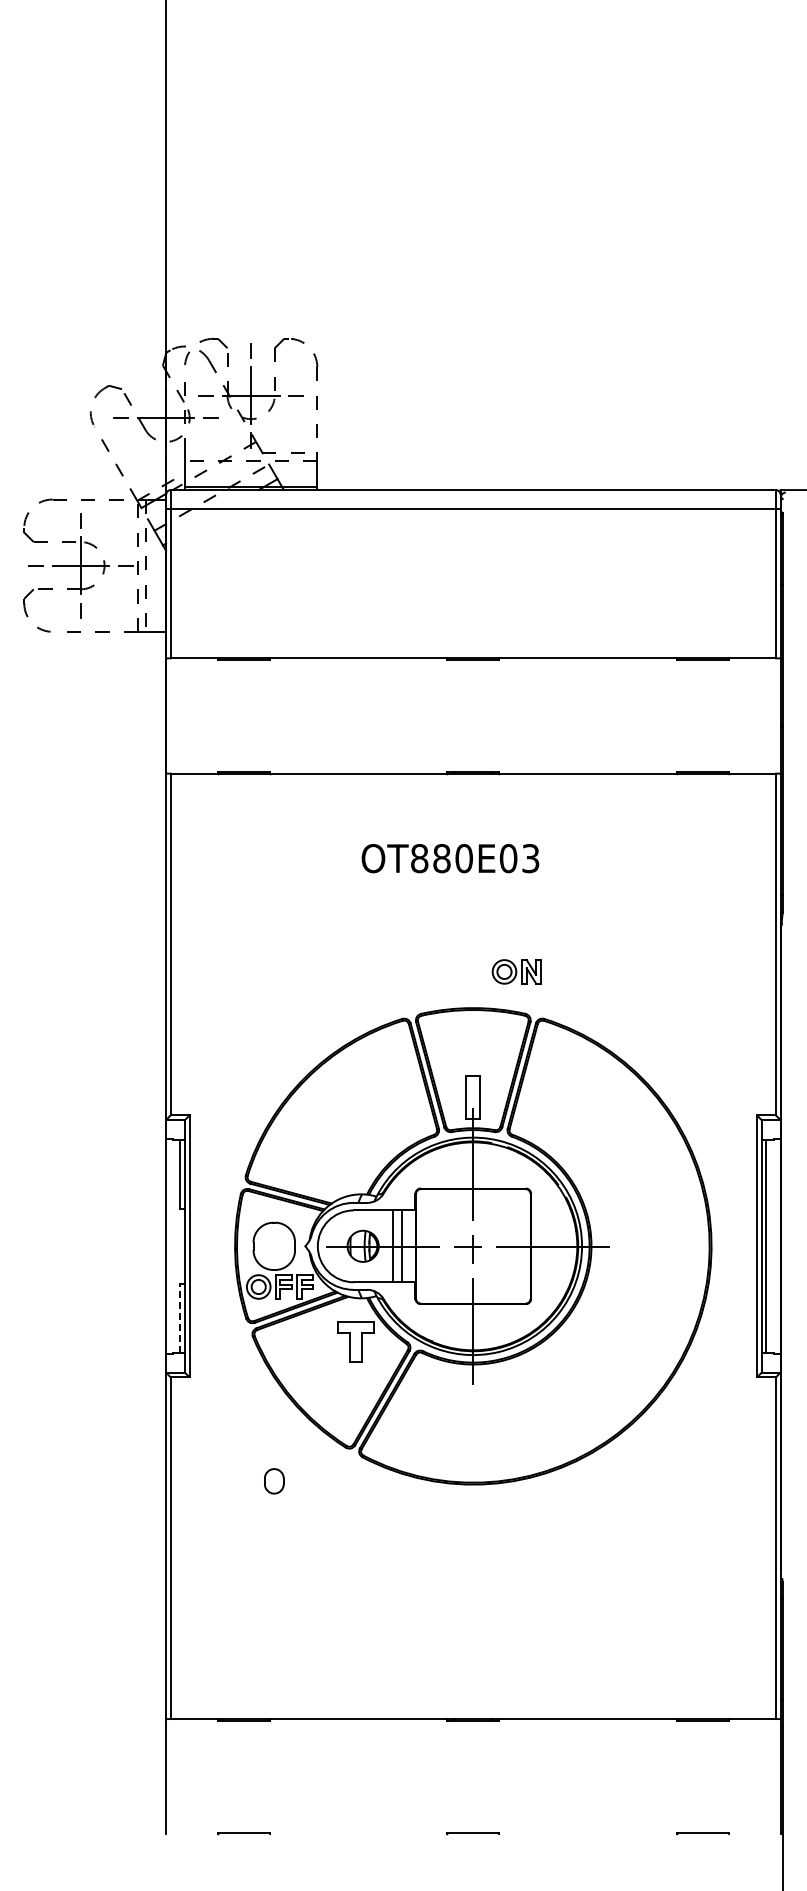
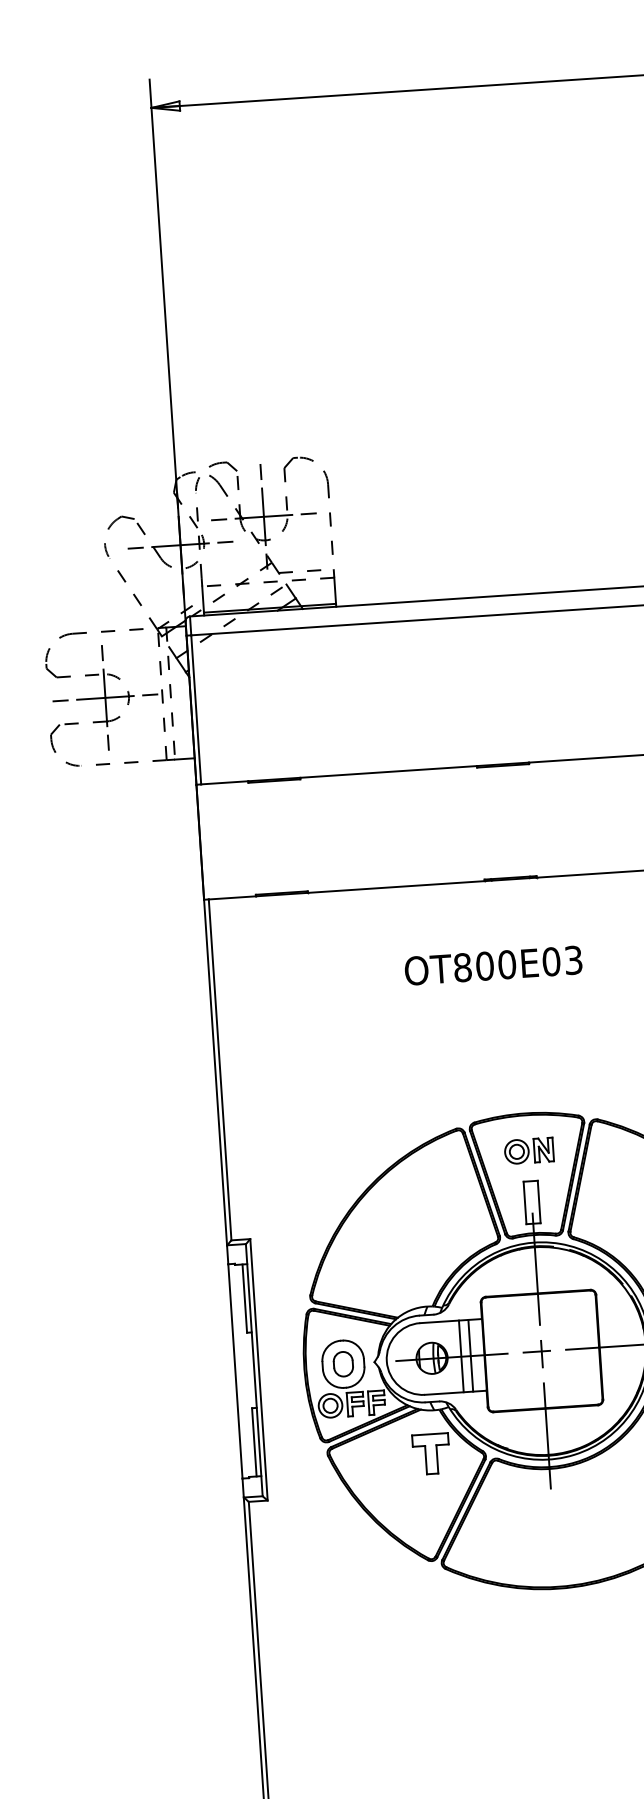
text: (441, 858) -> (484, 966), OT880E03 -> OT800E03
part: (516, 971) -> (528, 1150), moved
line: (180, 1317) -> (254, 1441), dashed -> solid
part: (274, 1481) -> (343, 1364), moved

